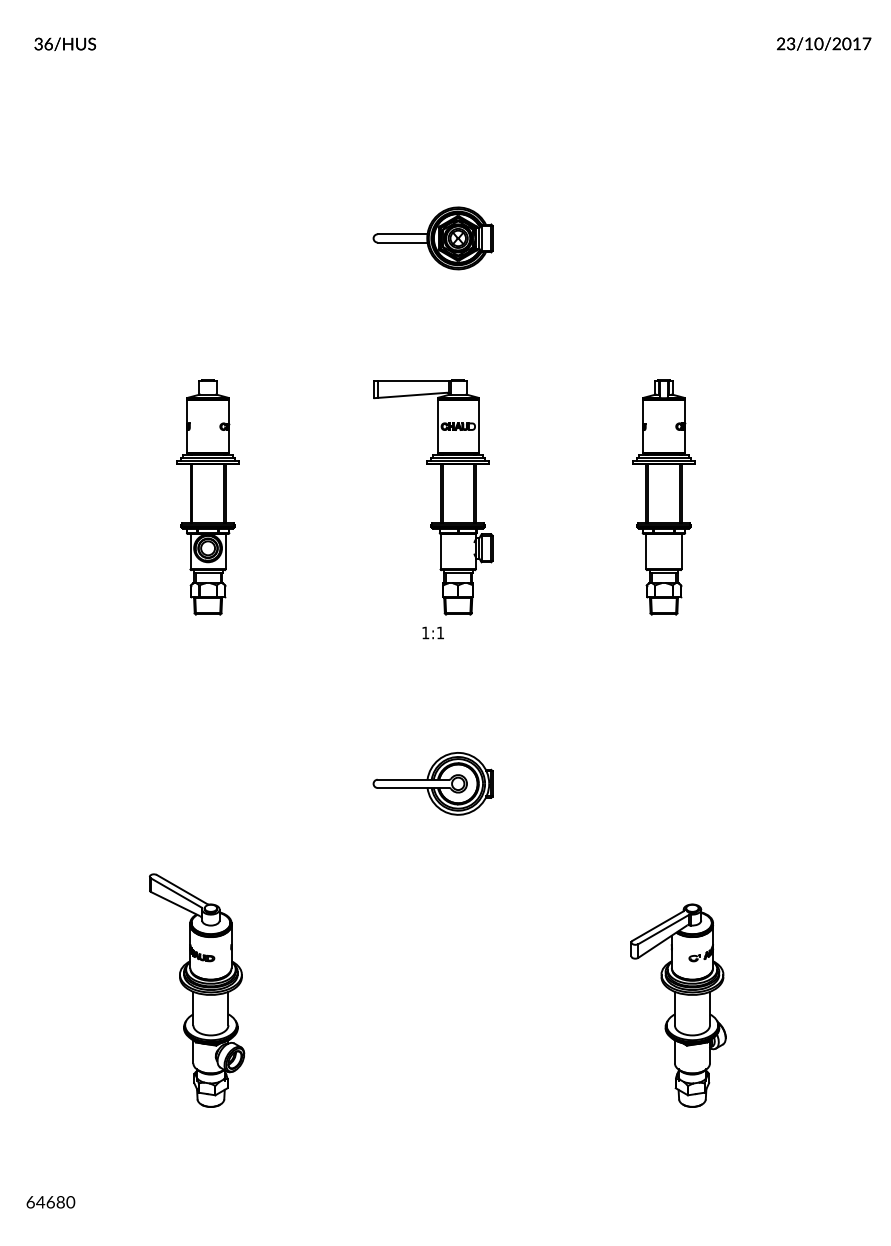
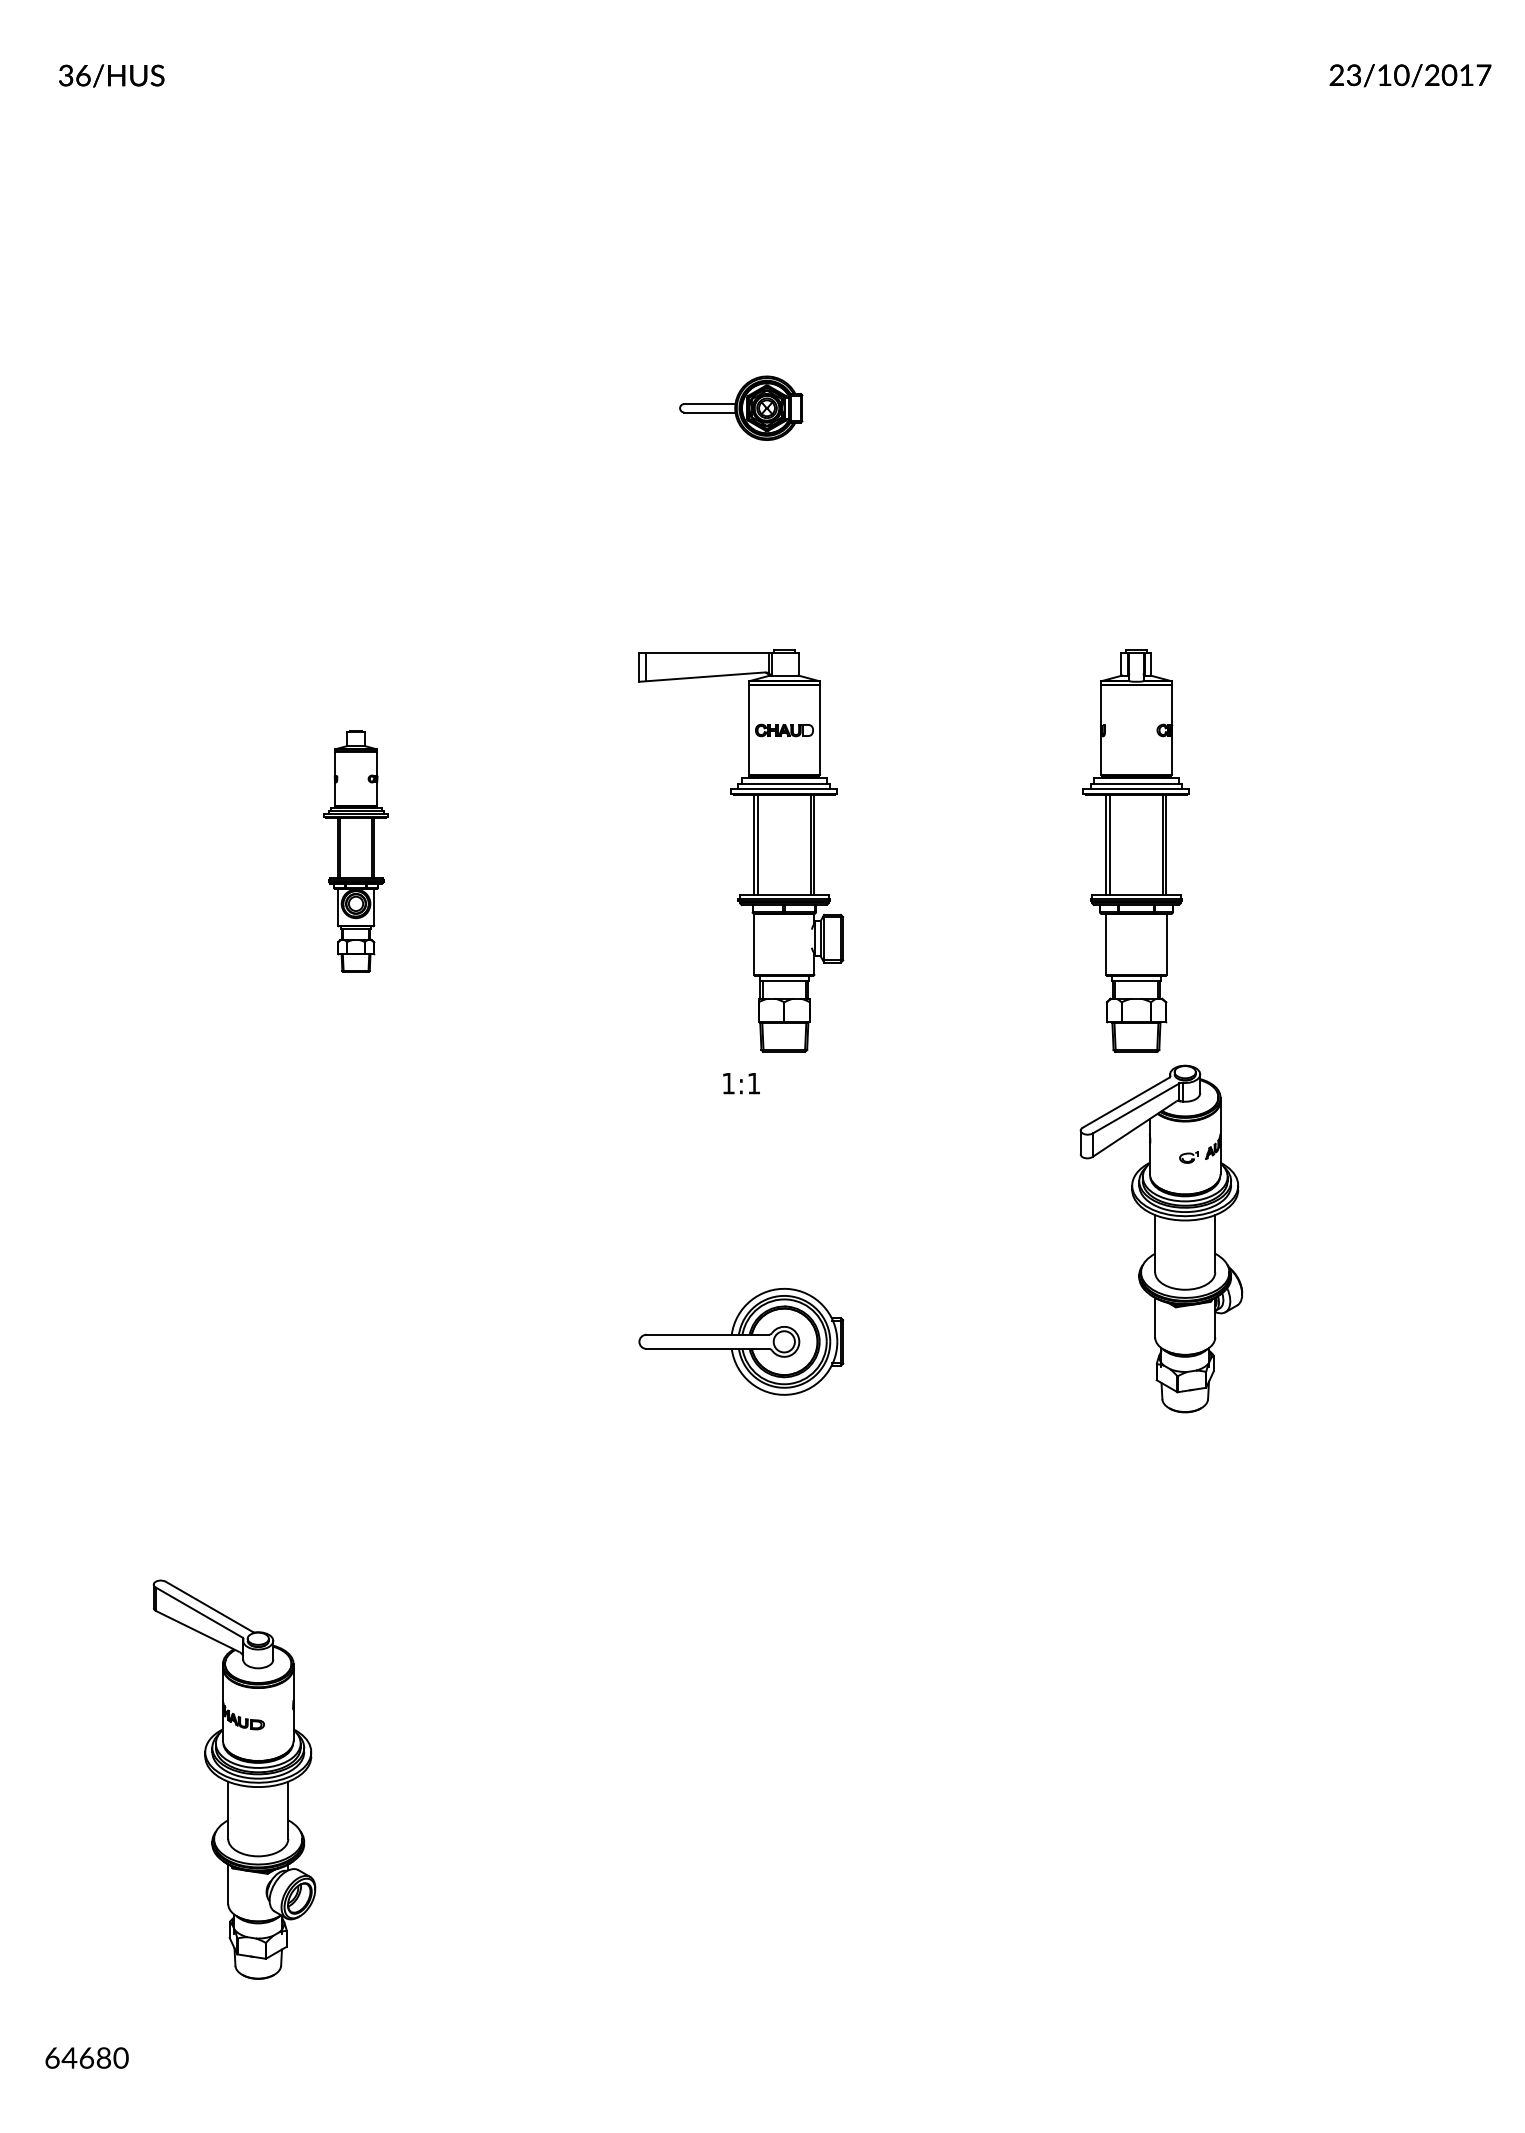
part: (432, 238) -> (740, 408), size x0.6
part: (207, 497) -> (355, 851), size x0.6
part: (197, 990) -> (235, 1779), moved
part: (678, 1005) -> (1161, 1238), moved

